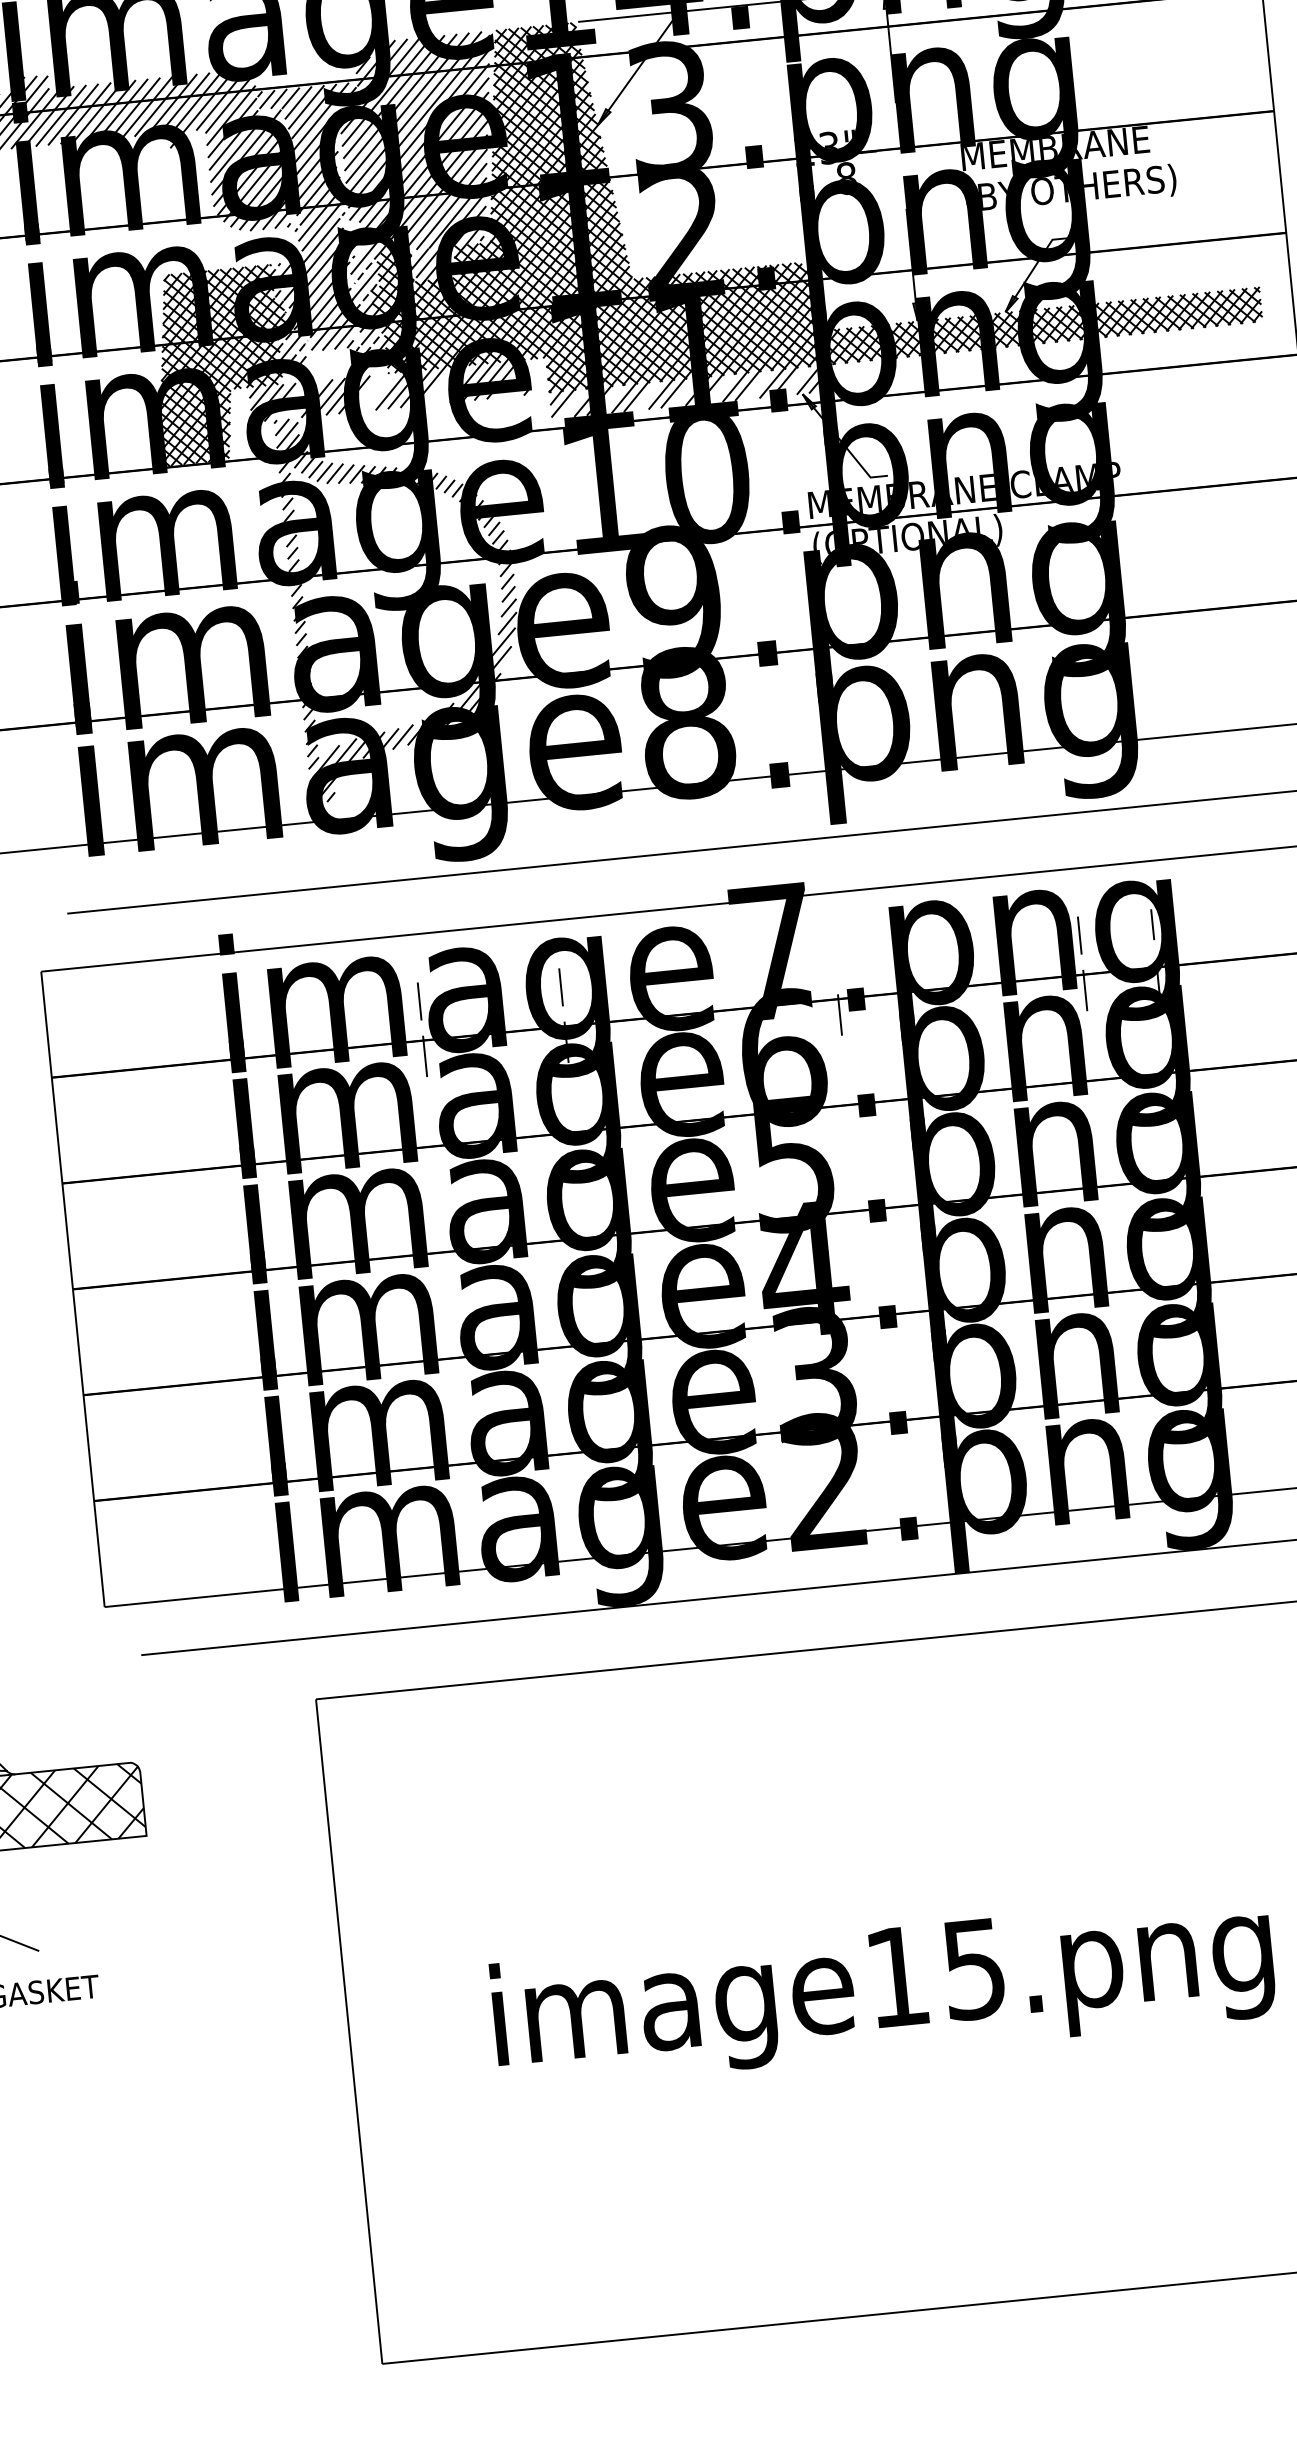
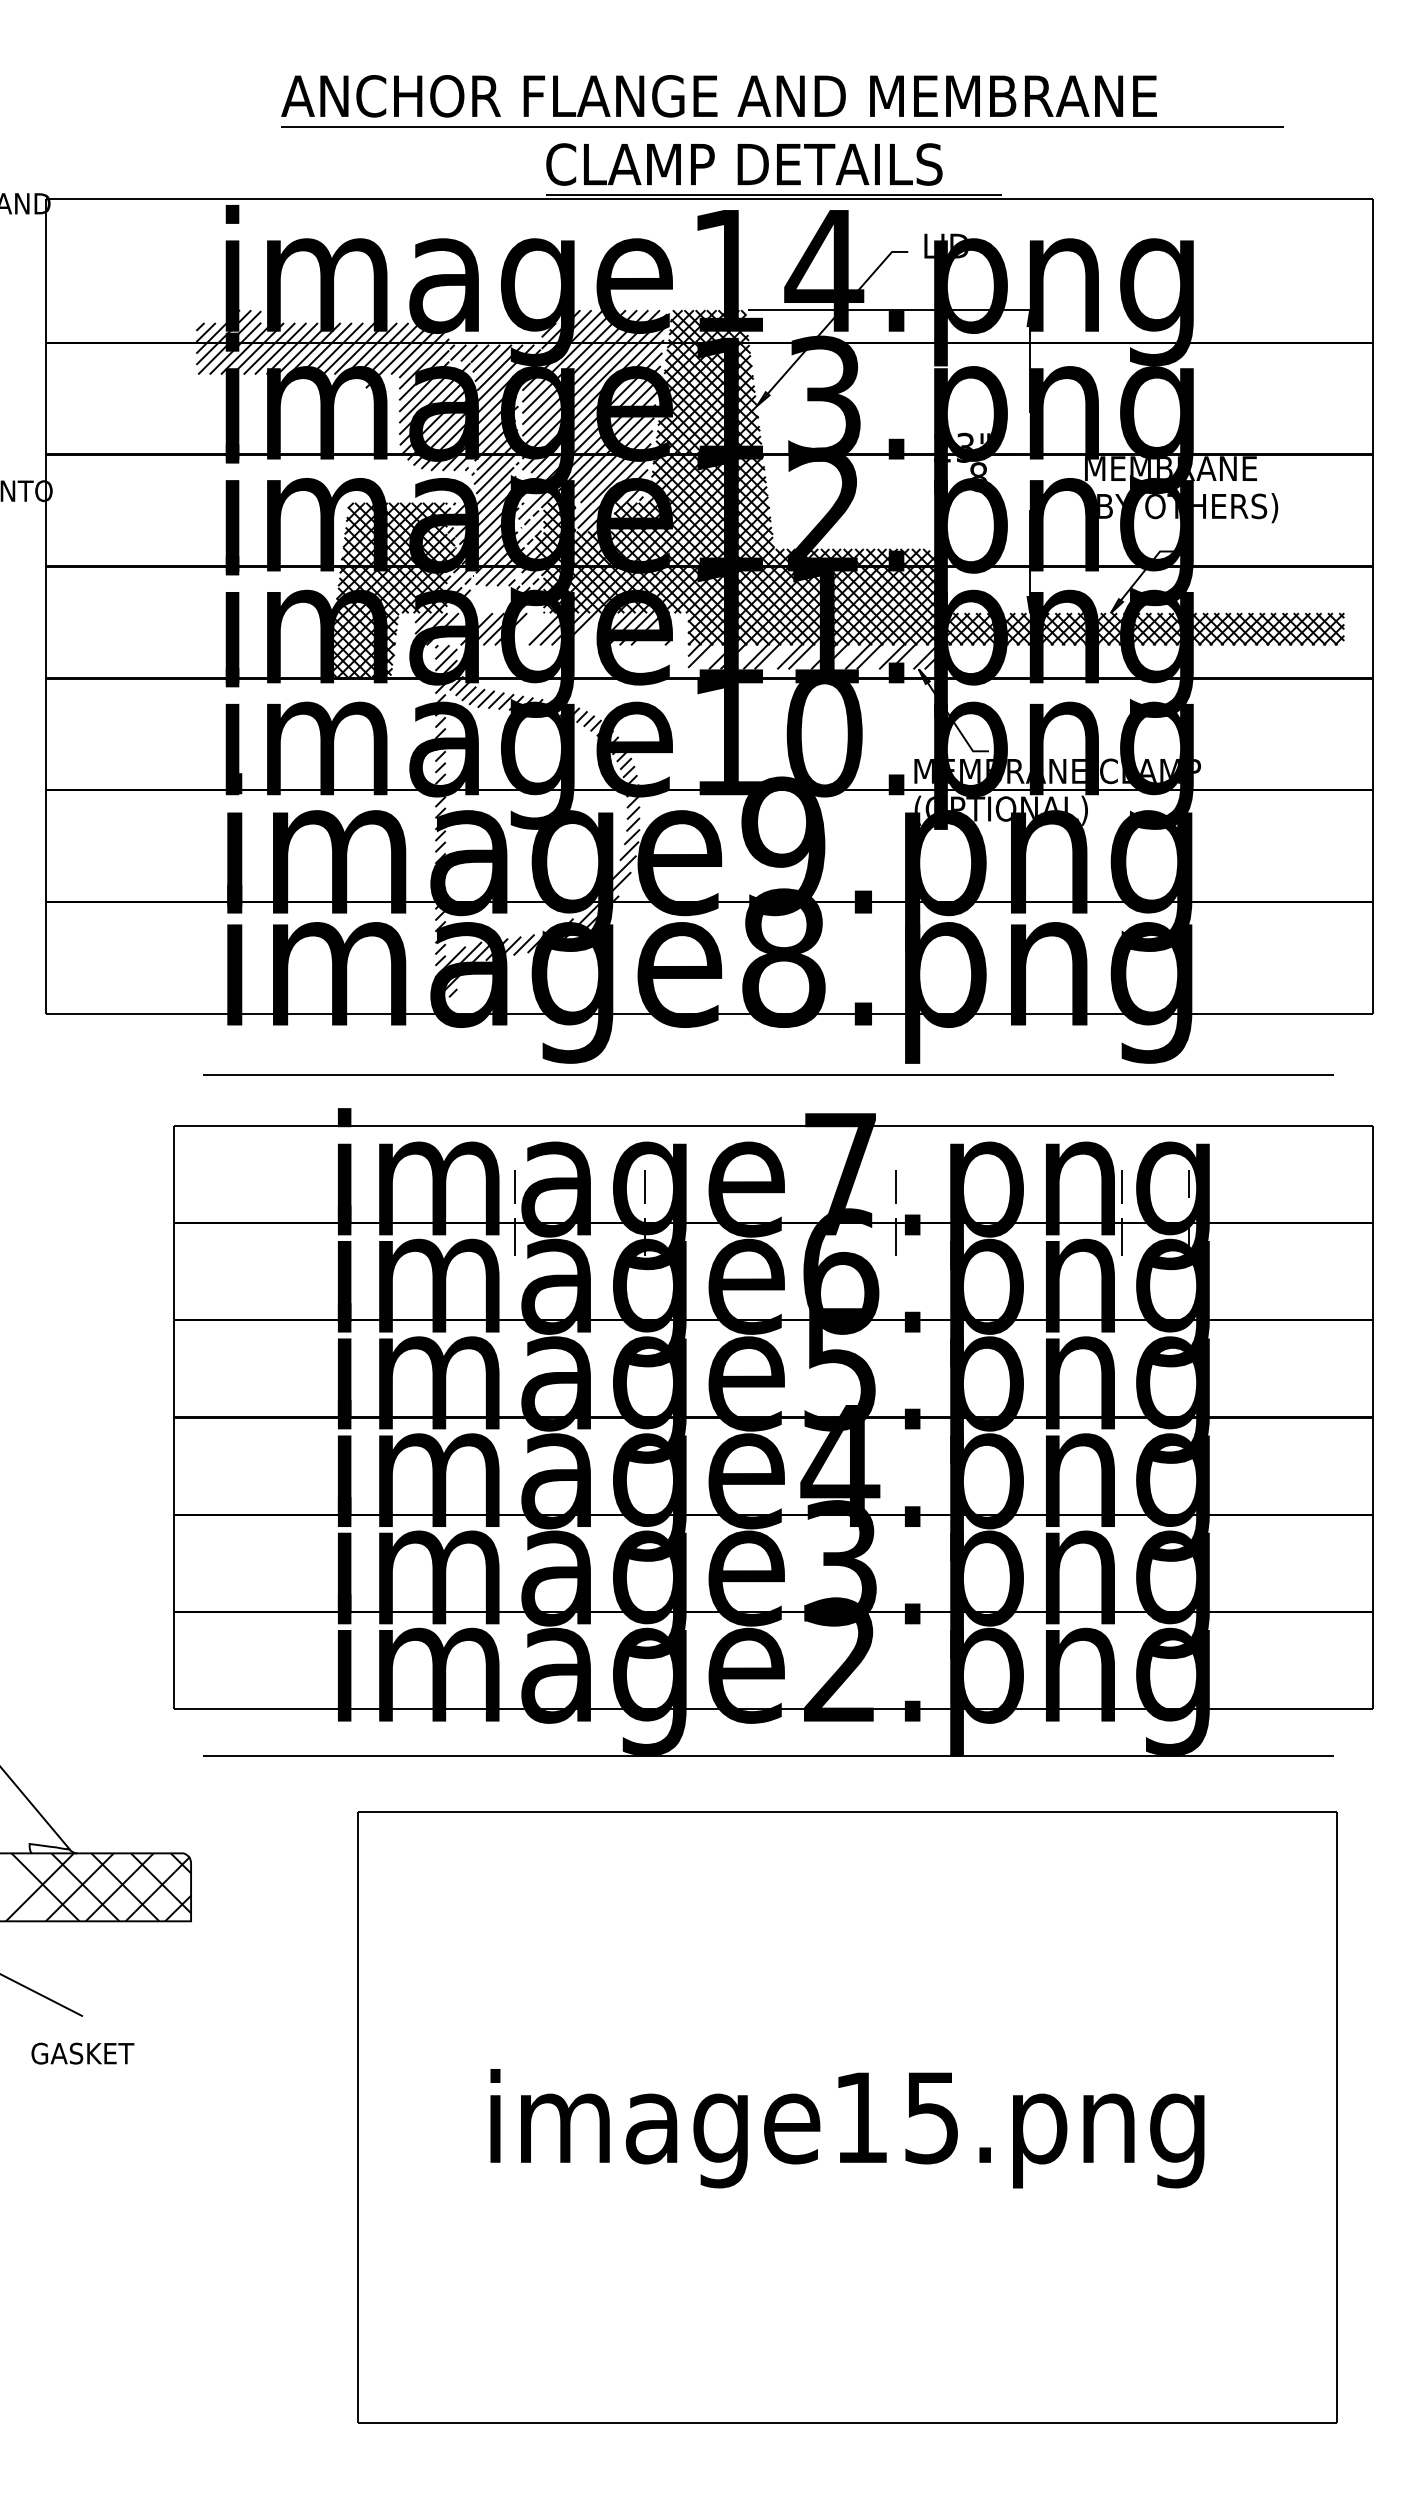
line: (833, 959) -> (895, 1186), added

